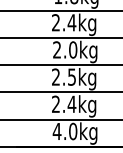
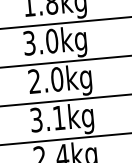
text: (64, 22) -> (41, 41), 2.4kg -> 3.0kg
text: (63, 76) -> (46, 118), 2.5kg -> 3.1kg

